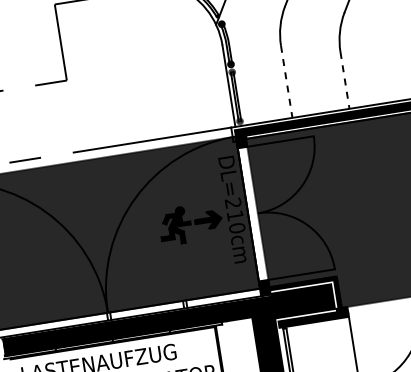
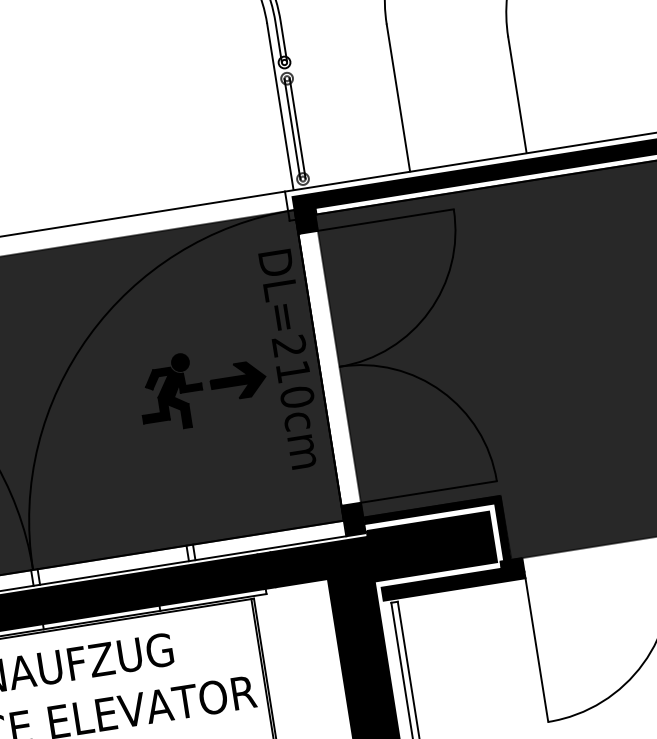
line: (344, 80) -> (516, 95), dashed -> solid
line: (286, 82) -> (397, 99), dashed -> solid

